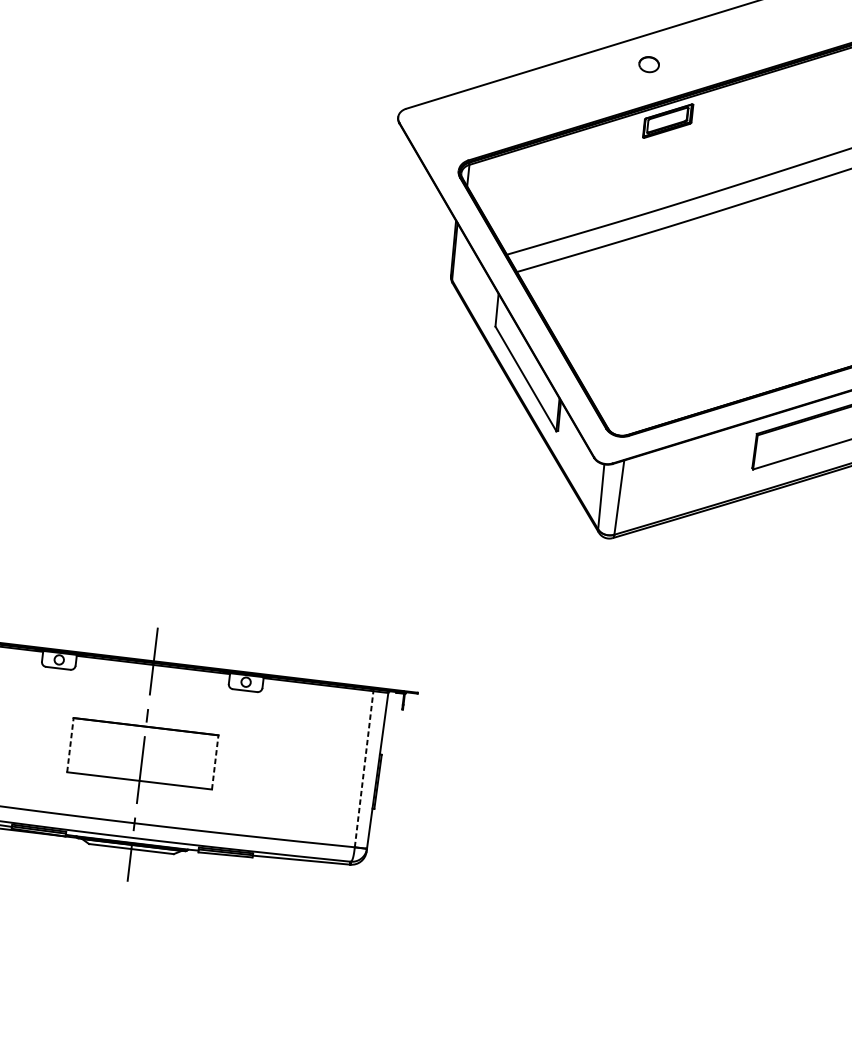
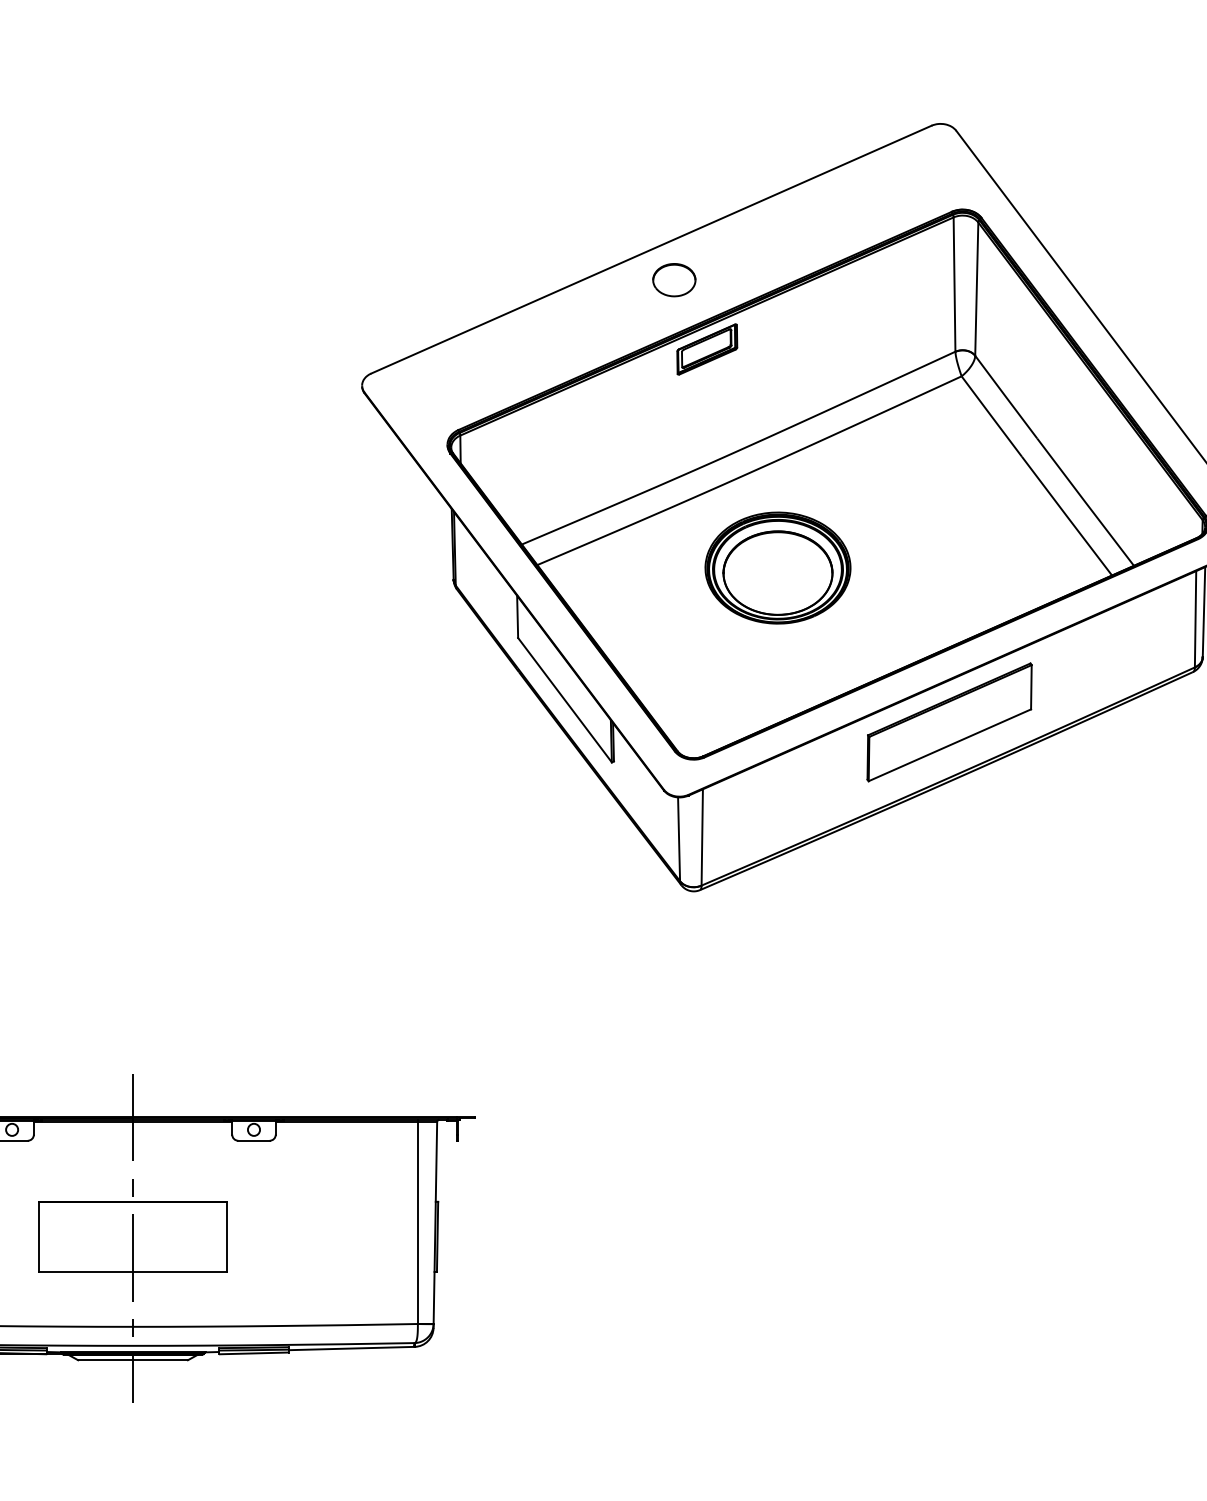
part: (649, 64) -> (674, 280), size x1.67
part: (702, 296) -> (777, 567), added
line: (70, 744) -> (39, 1236), dashed -> solid
line: (215, 762) -> (226, 1236), dashed -> solid
line: (363, 768) -> (417, 1221), dashed -> solid

